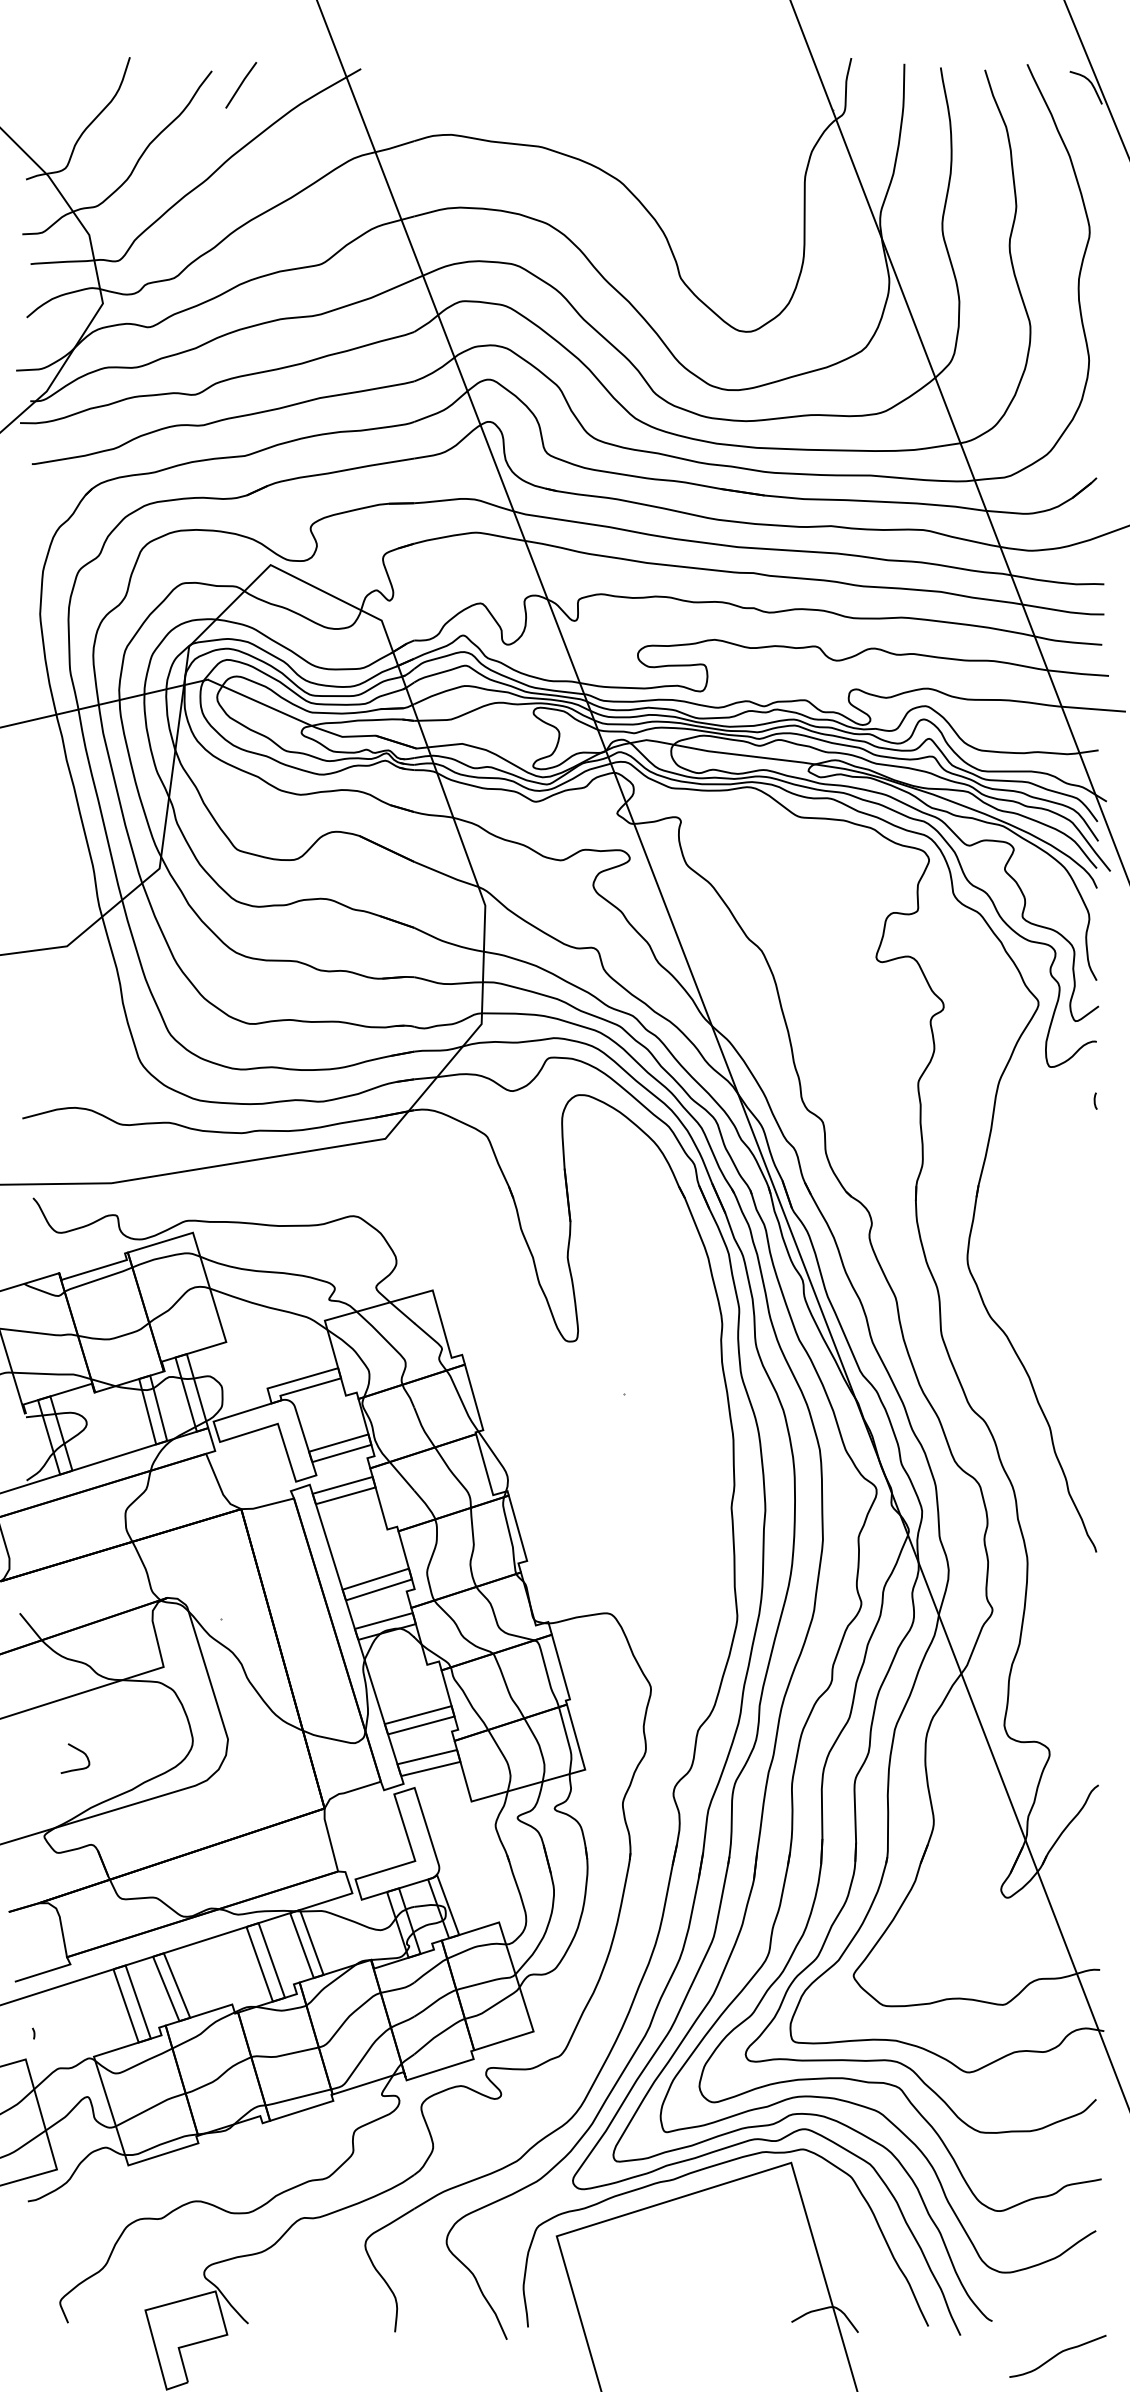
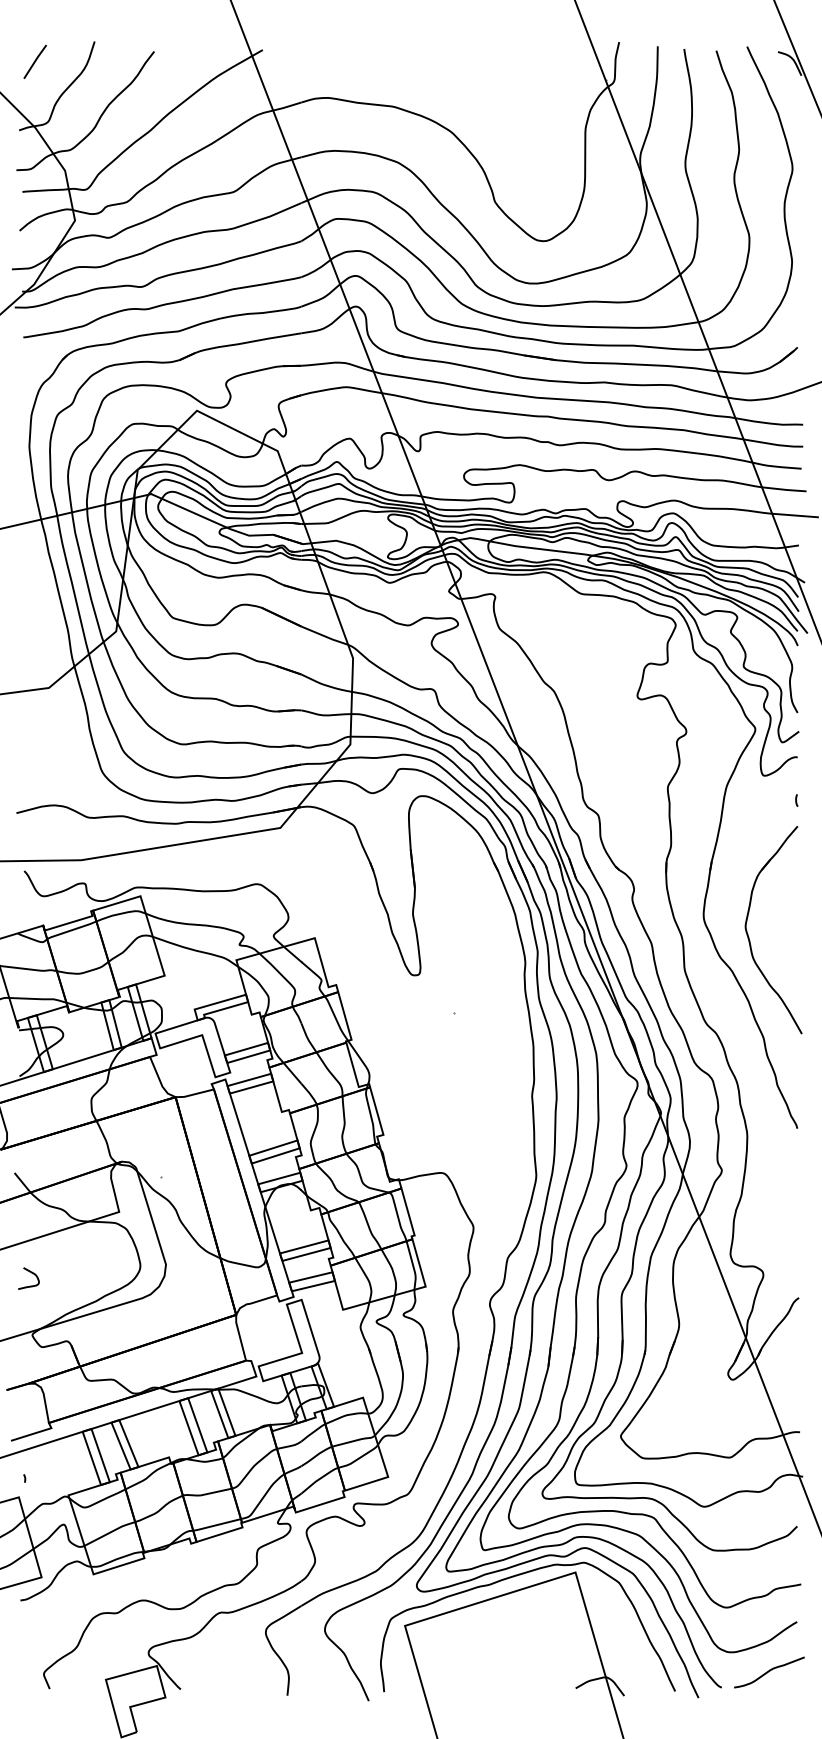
line: (241, 85) -> (35, 62), moved
part: (1030, 1290) -> (749, 938), added
curve: (79, 1751) -> (31, 1273), moved
curve: (1057, 2355) -> (769, 1671), moved

